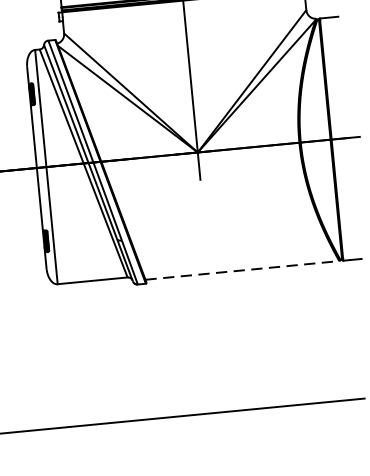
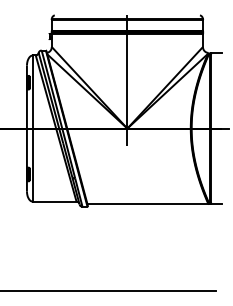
line: (243, 270) -> (148, 204), dashed -> solid

